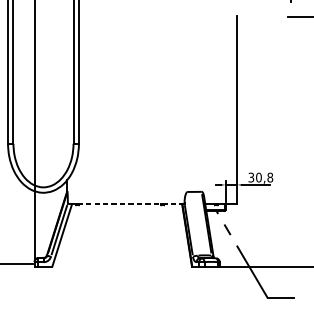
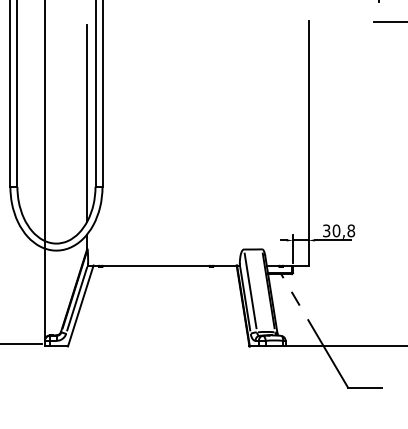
line: (67, 94) -> (87, 123), added
line: (125, 204) -> (163, 265), dashed -> solid
line: (192, 223) -> (250, 290), added

